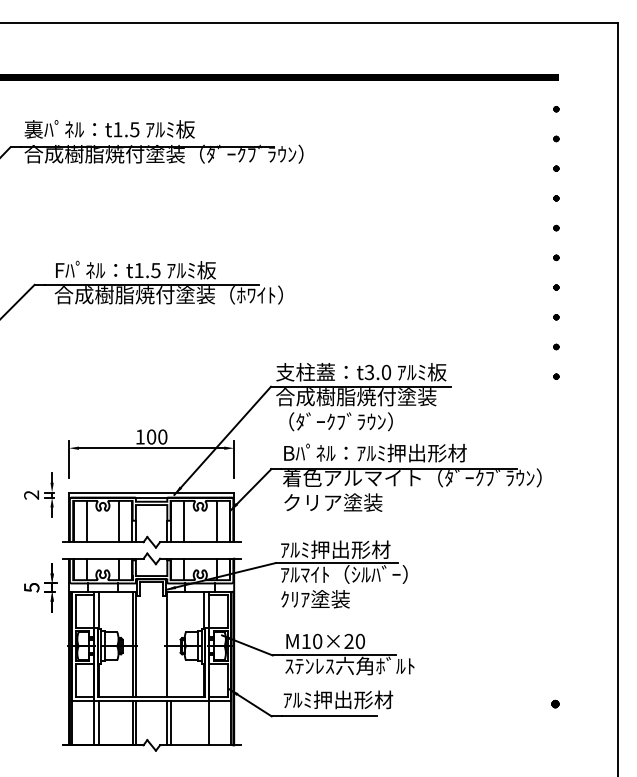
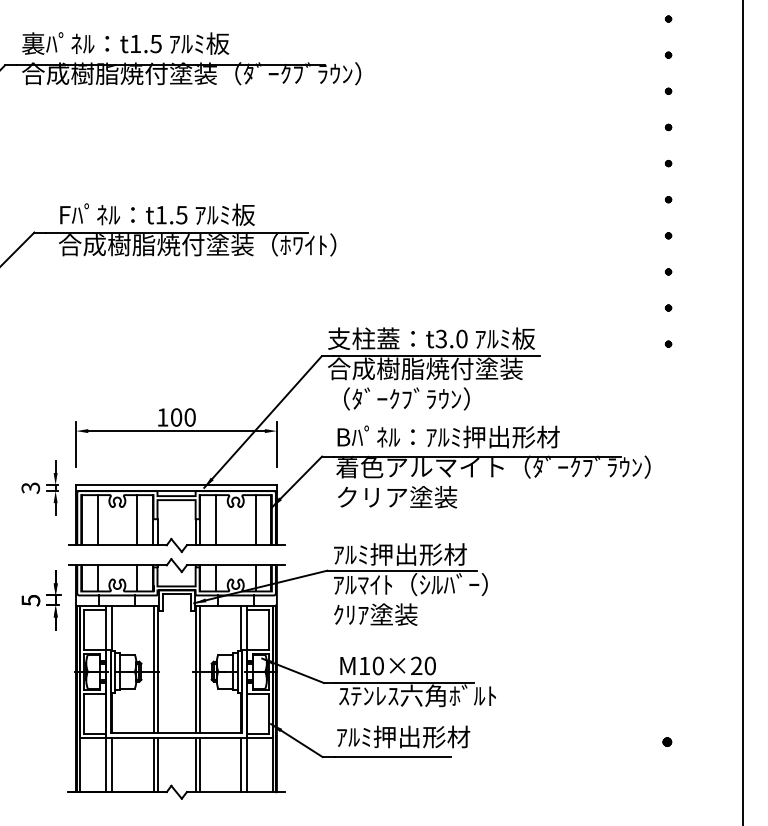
text: (31, 494) -> (30, 487), 2 -> 3
line: (170, 643) -> (199, 668), added
line: (204, 722) -> (240, 764), added

